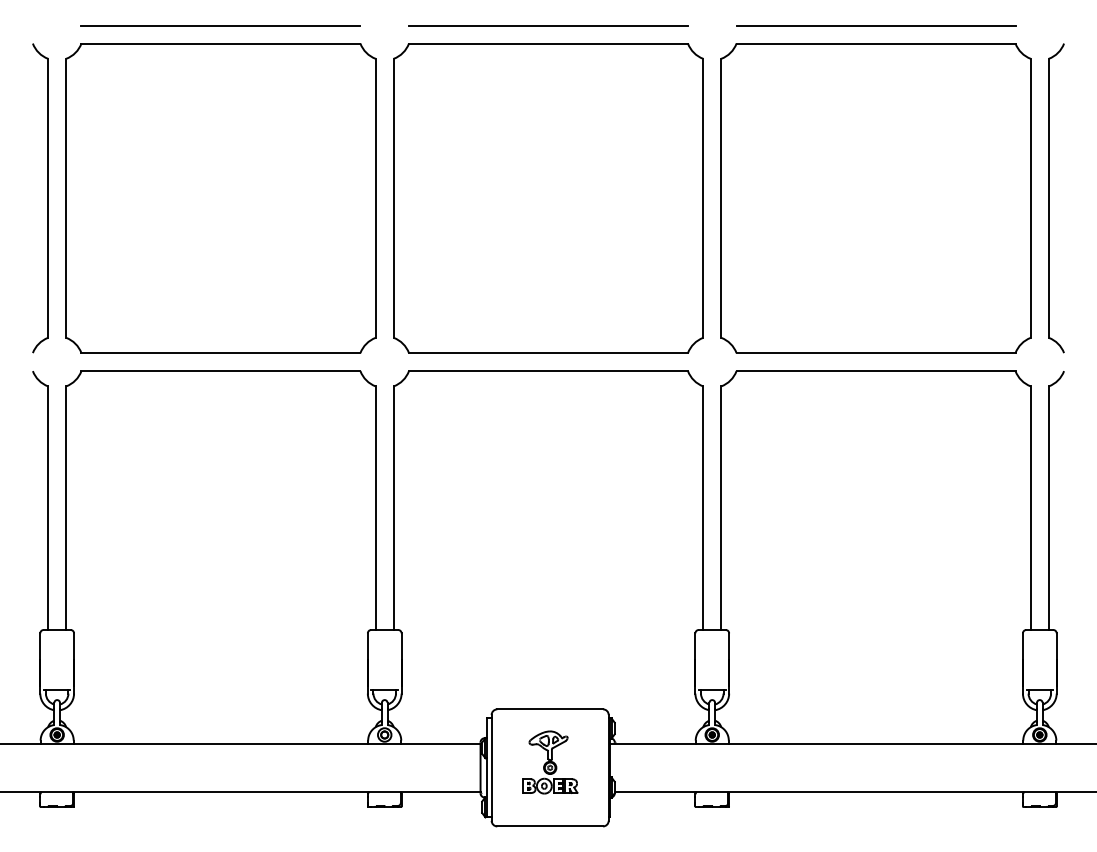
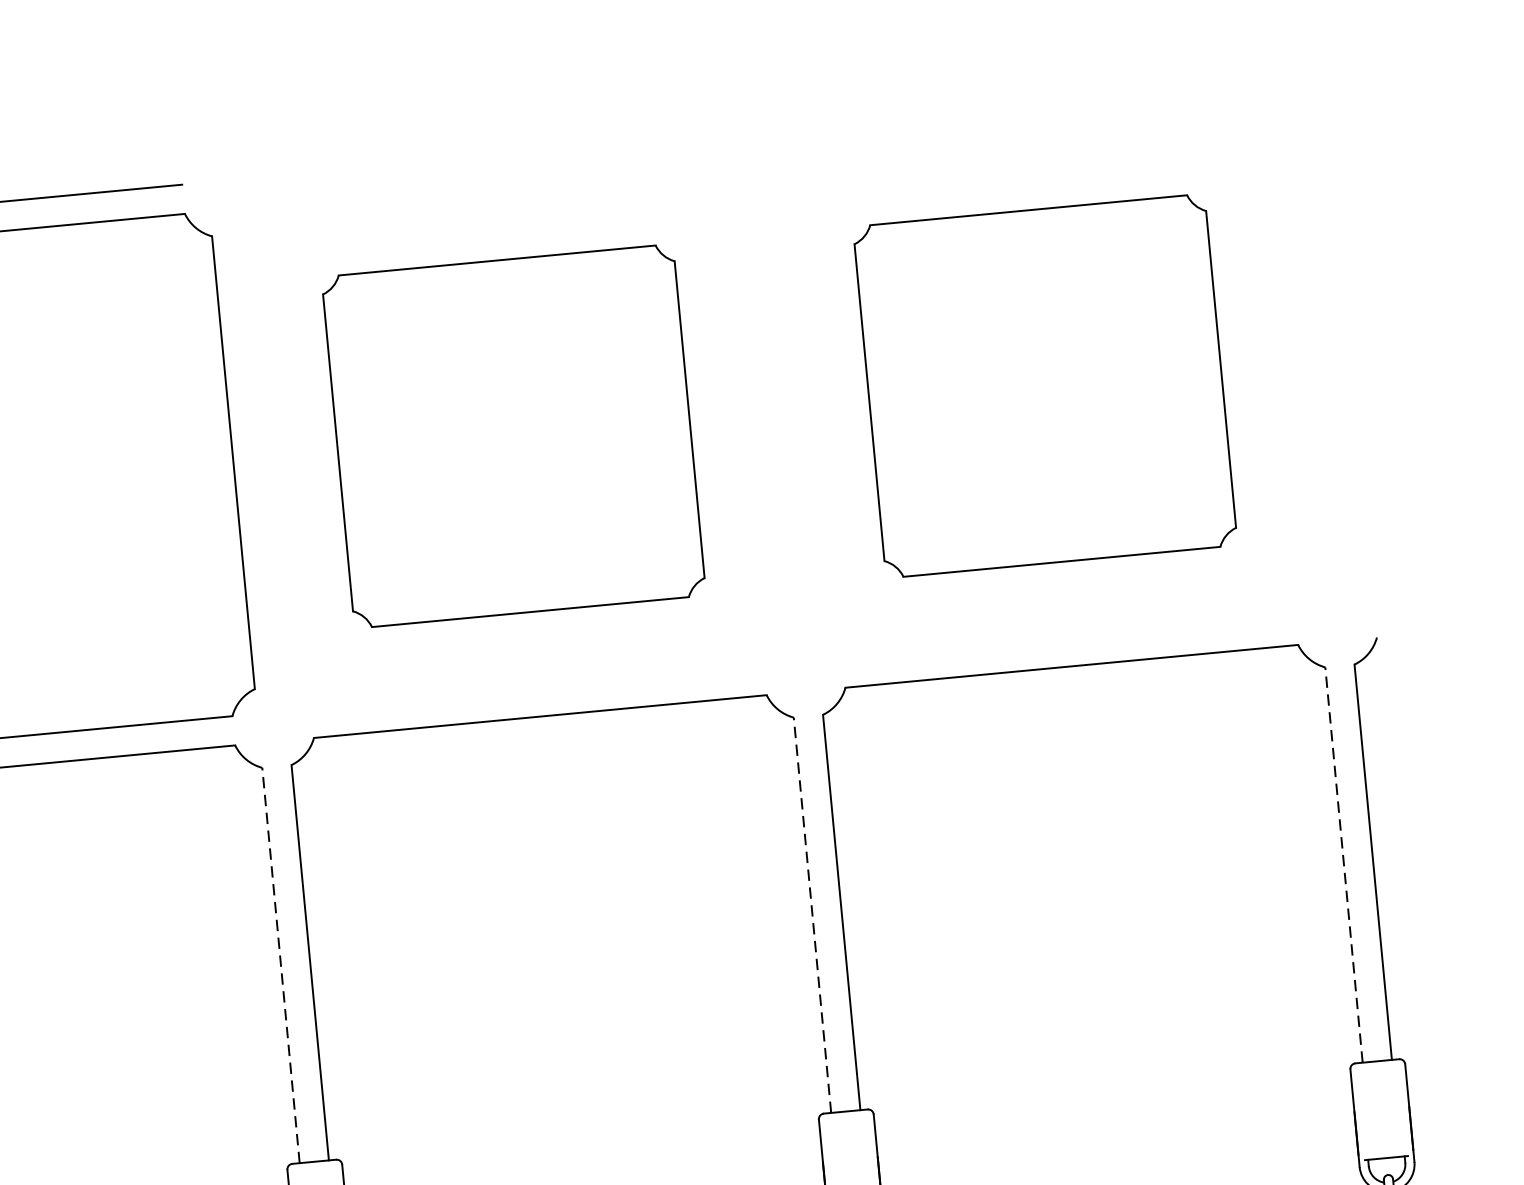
line: (548, 25) -> (487, 155), removed
line: (875, 25) -> (1017, 105), removed
part: (548, 198) -> (513, 436), size x0.7
part: (875, 198) -> (1044, 386), size x0.7
part: (1049, 198) -> (1326, 359), removed
line: (375, 508) -> (280, 966), solid -> dashed
line: (703, 508) -> (812, 915), solid -> dashed
line: (1030, 508) -> (1343, 865), solid -> dashed

